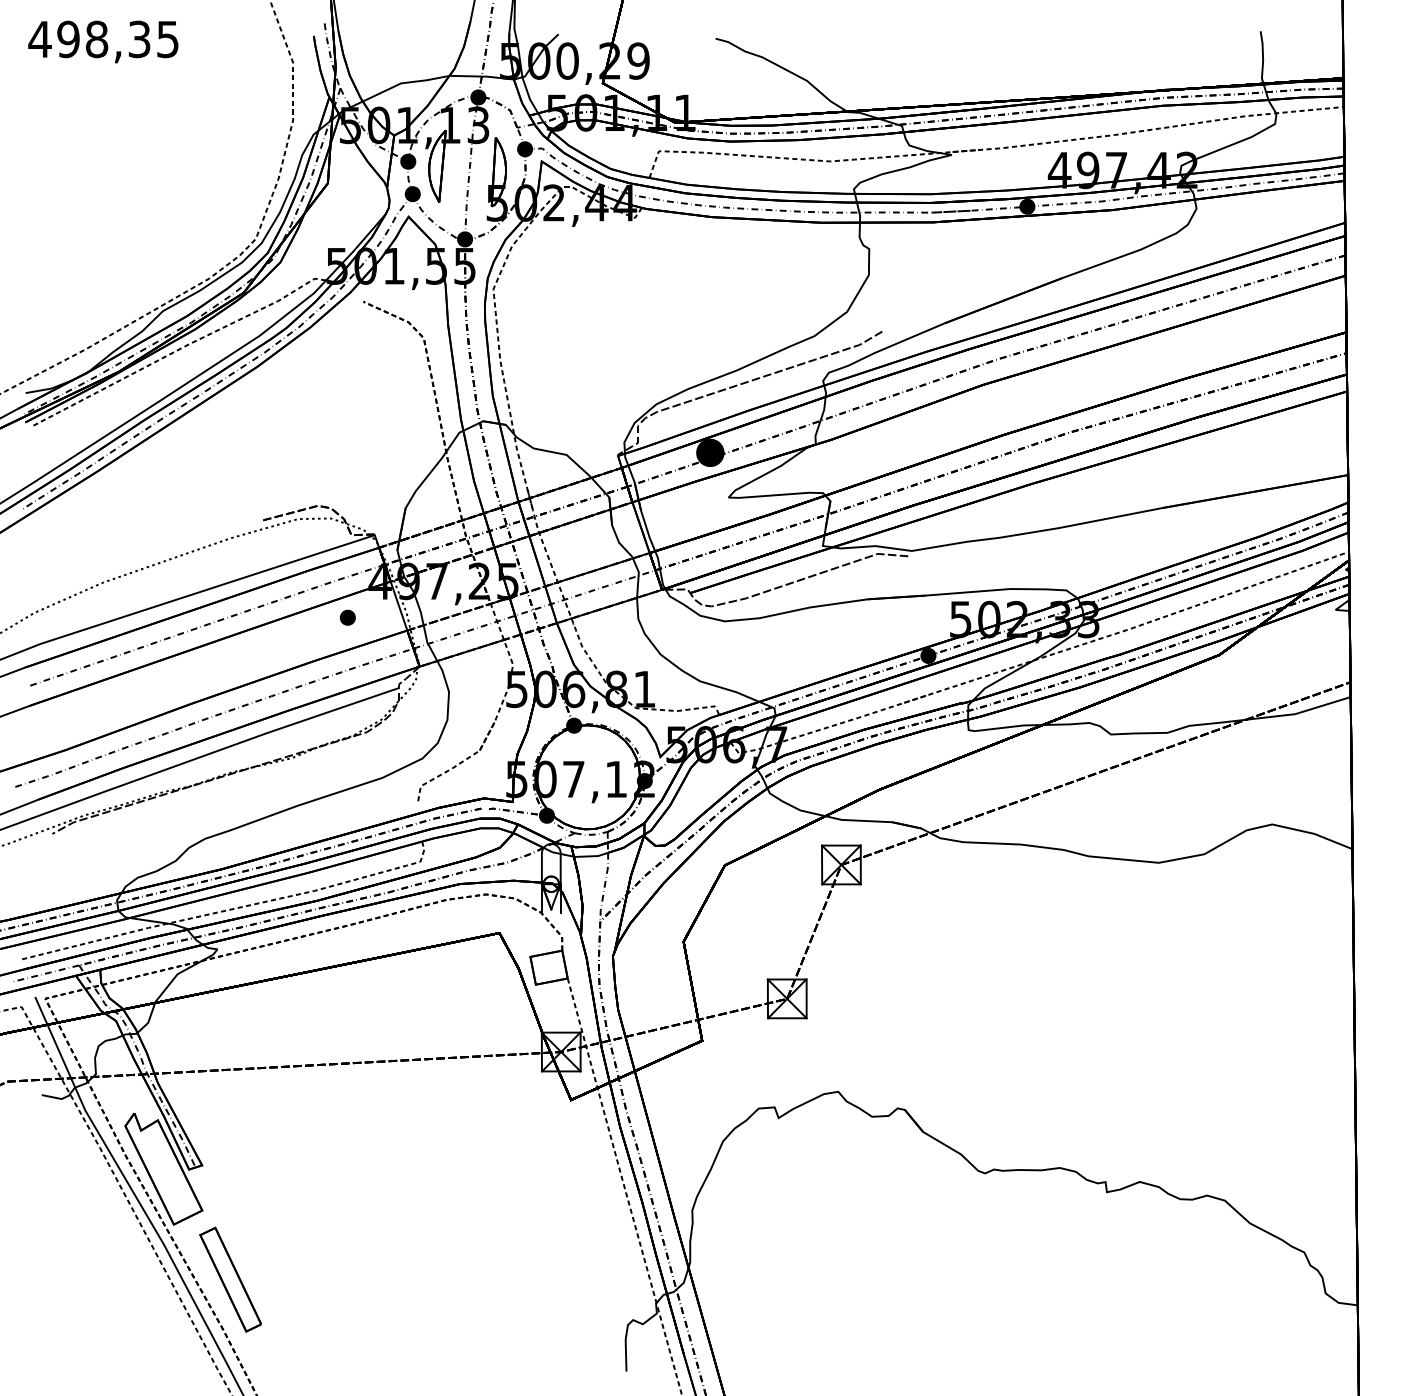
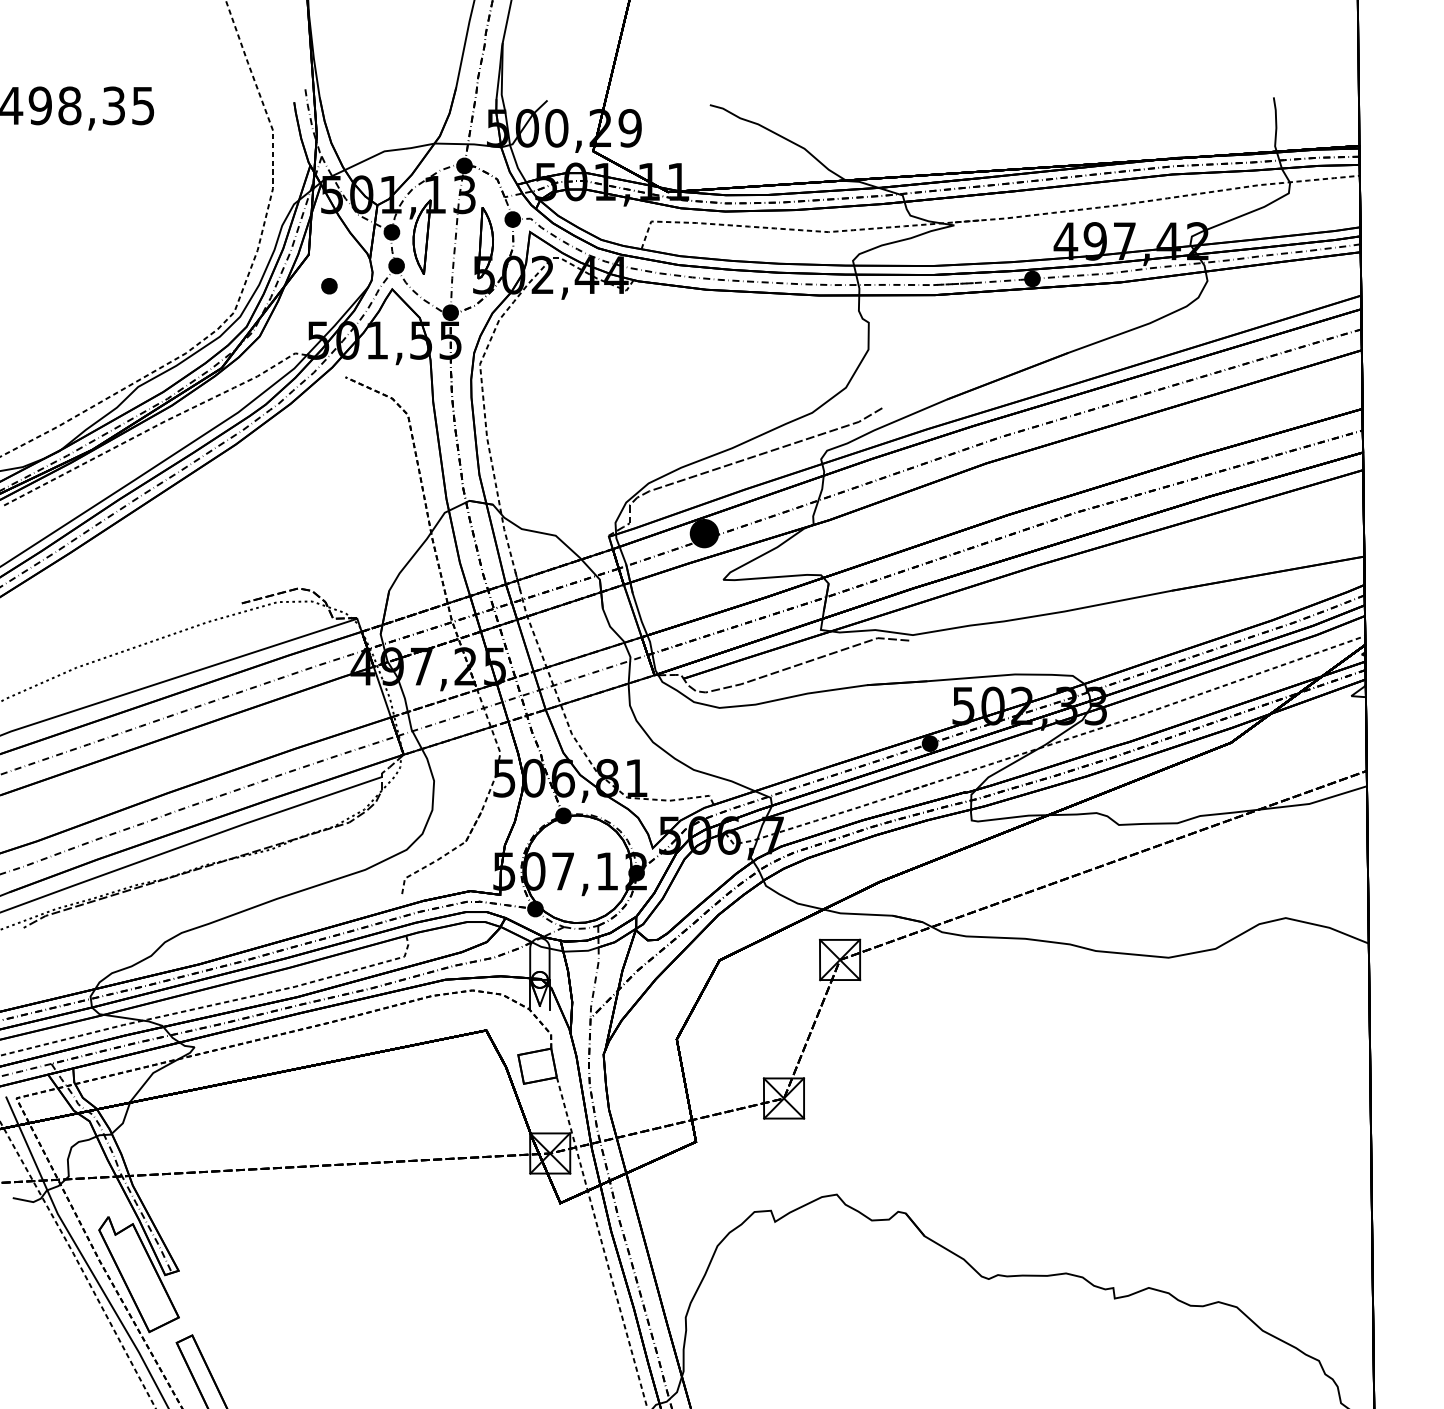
part: (347, 617) -> (329, 285), moved

